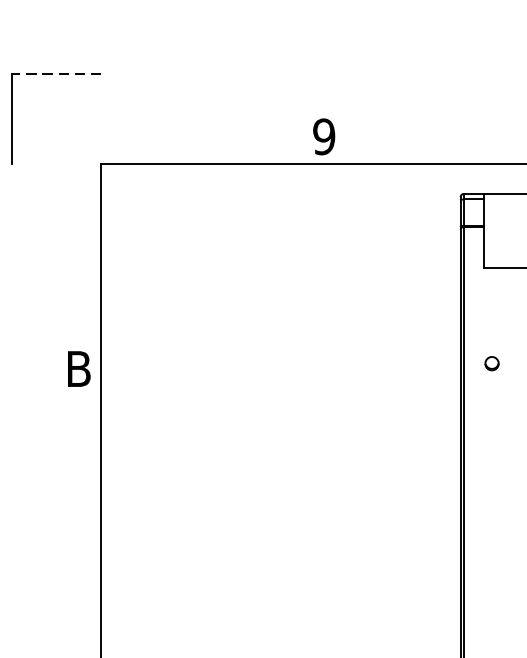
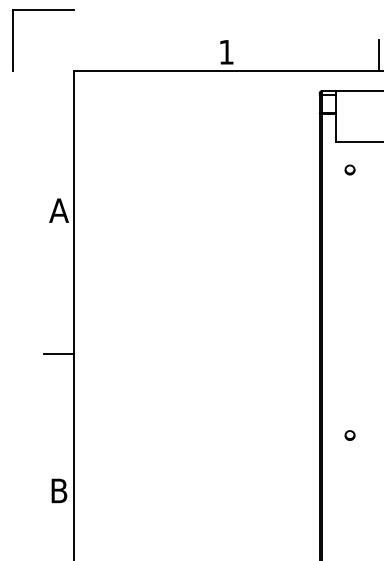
line: (55, 74) -> (43, 9), dashed -> solid
text: (324, 135) -> (226, 51), 9 -> 1
part: (491, 362) -> (349, 169), moved
text: (77, 368) -> (58, 210), B -> A
line: (77, 578) -> (58, 353), added

